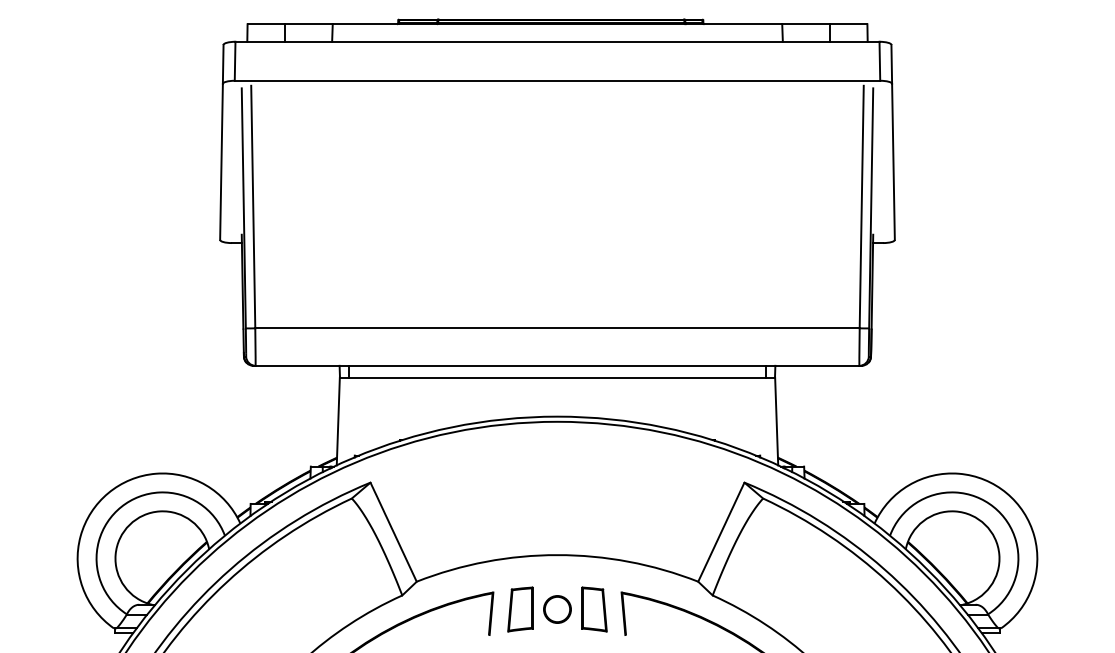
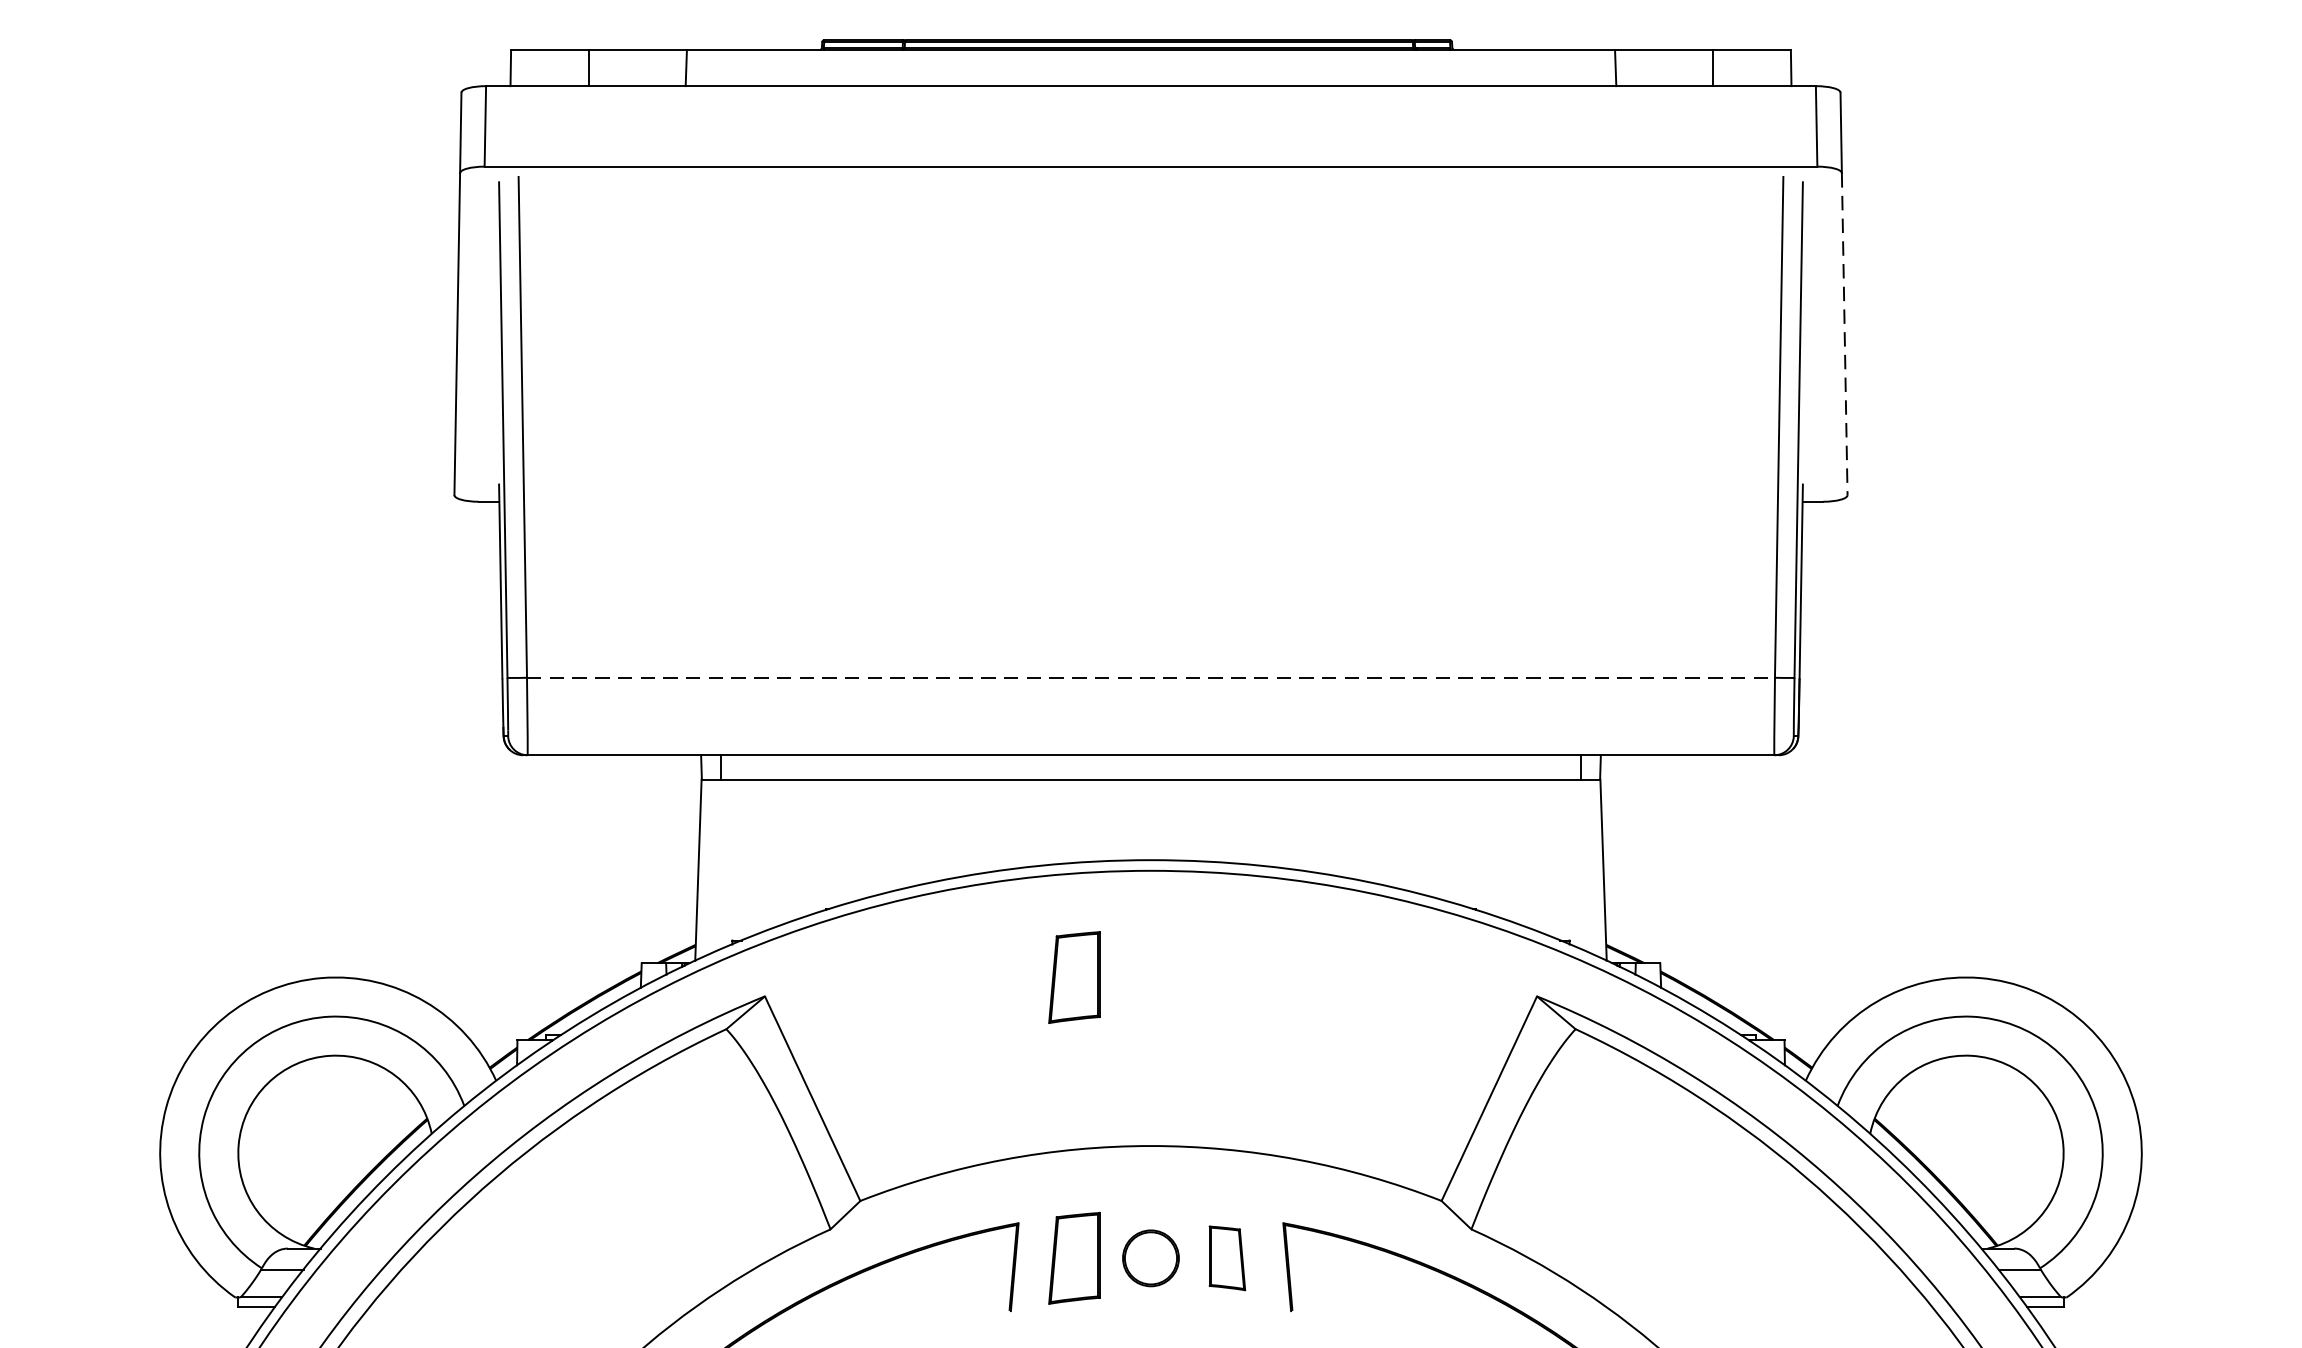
line: (893, 161) -> (1844, 333), solid -> dashed
line: (557, 328) -> (1151, 678), solid -> dashed
part: (520, 473) -> (1074, 977), added
part: (594, 609) -> (1227, 1258), size x0.7

